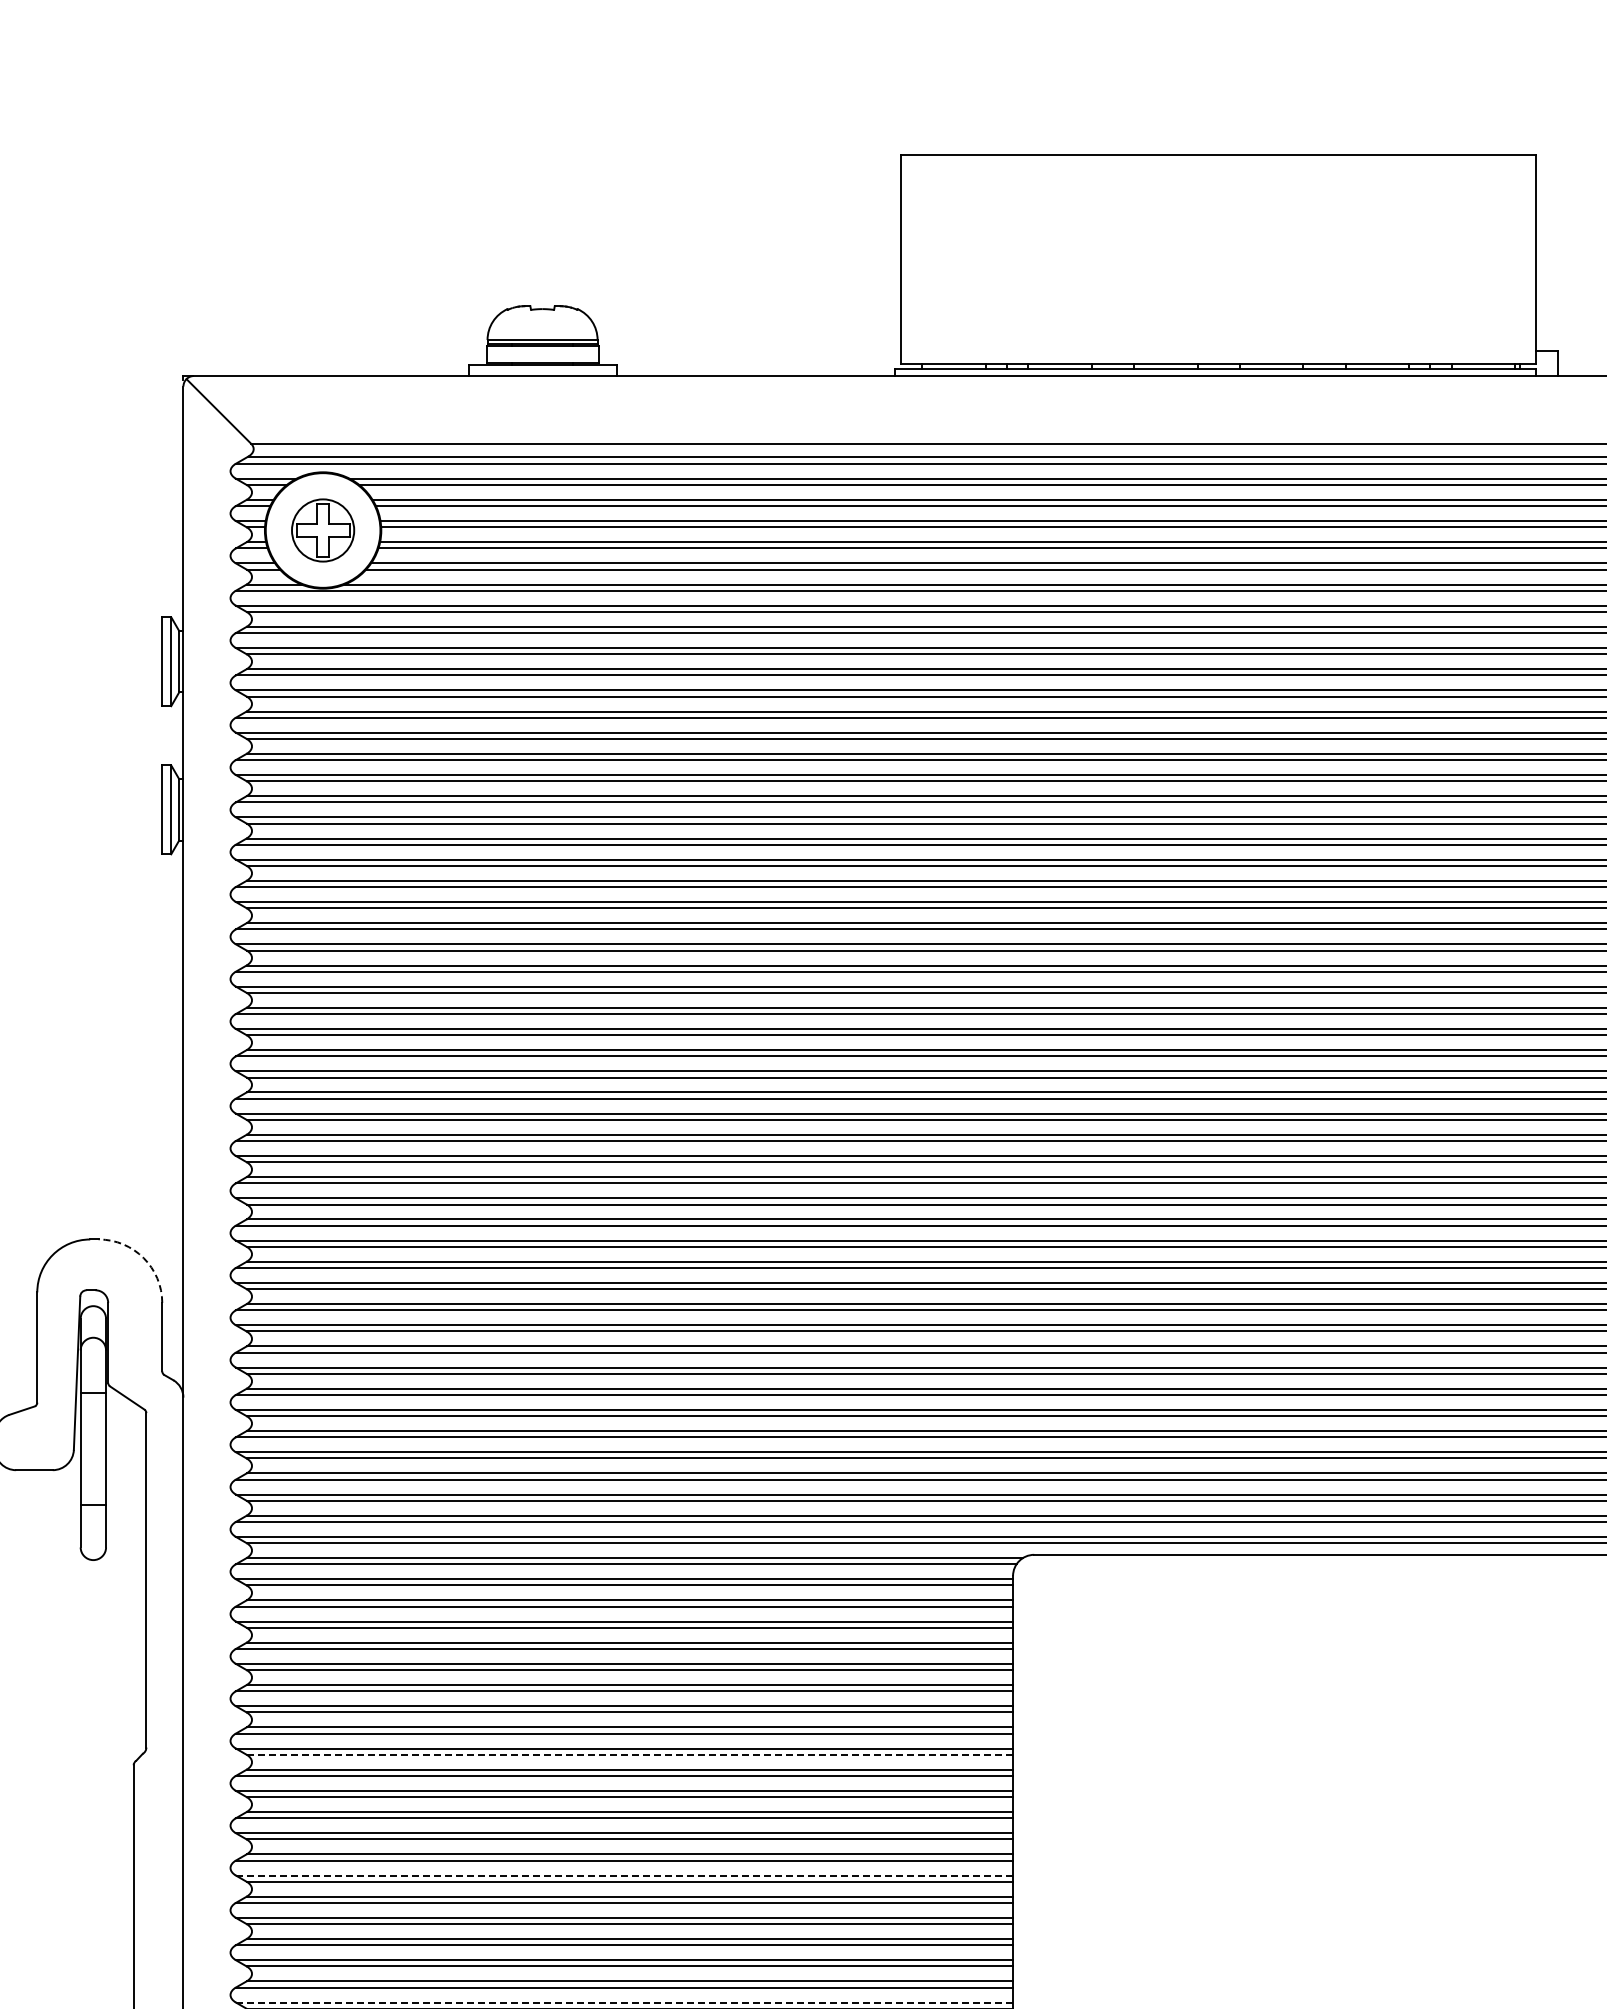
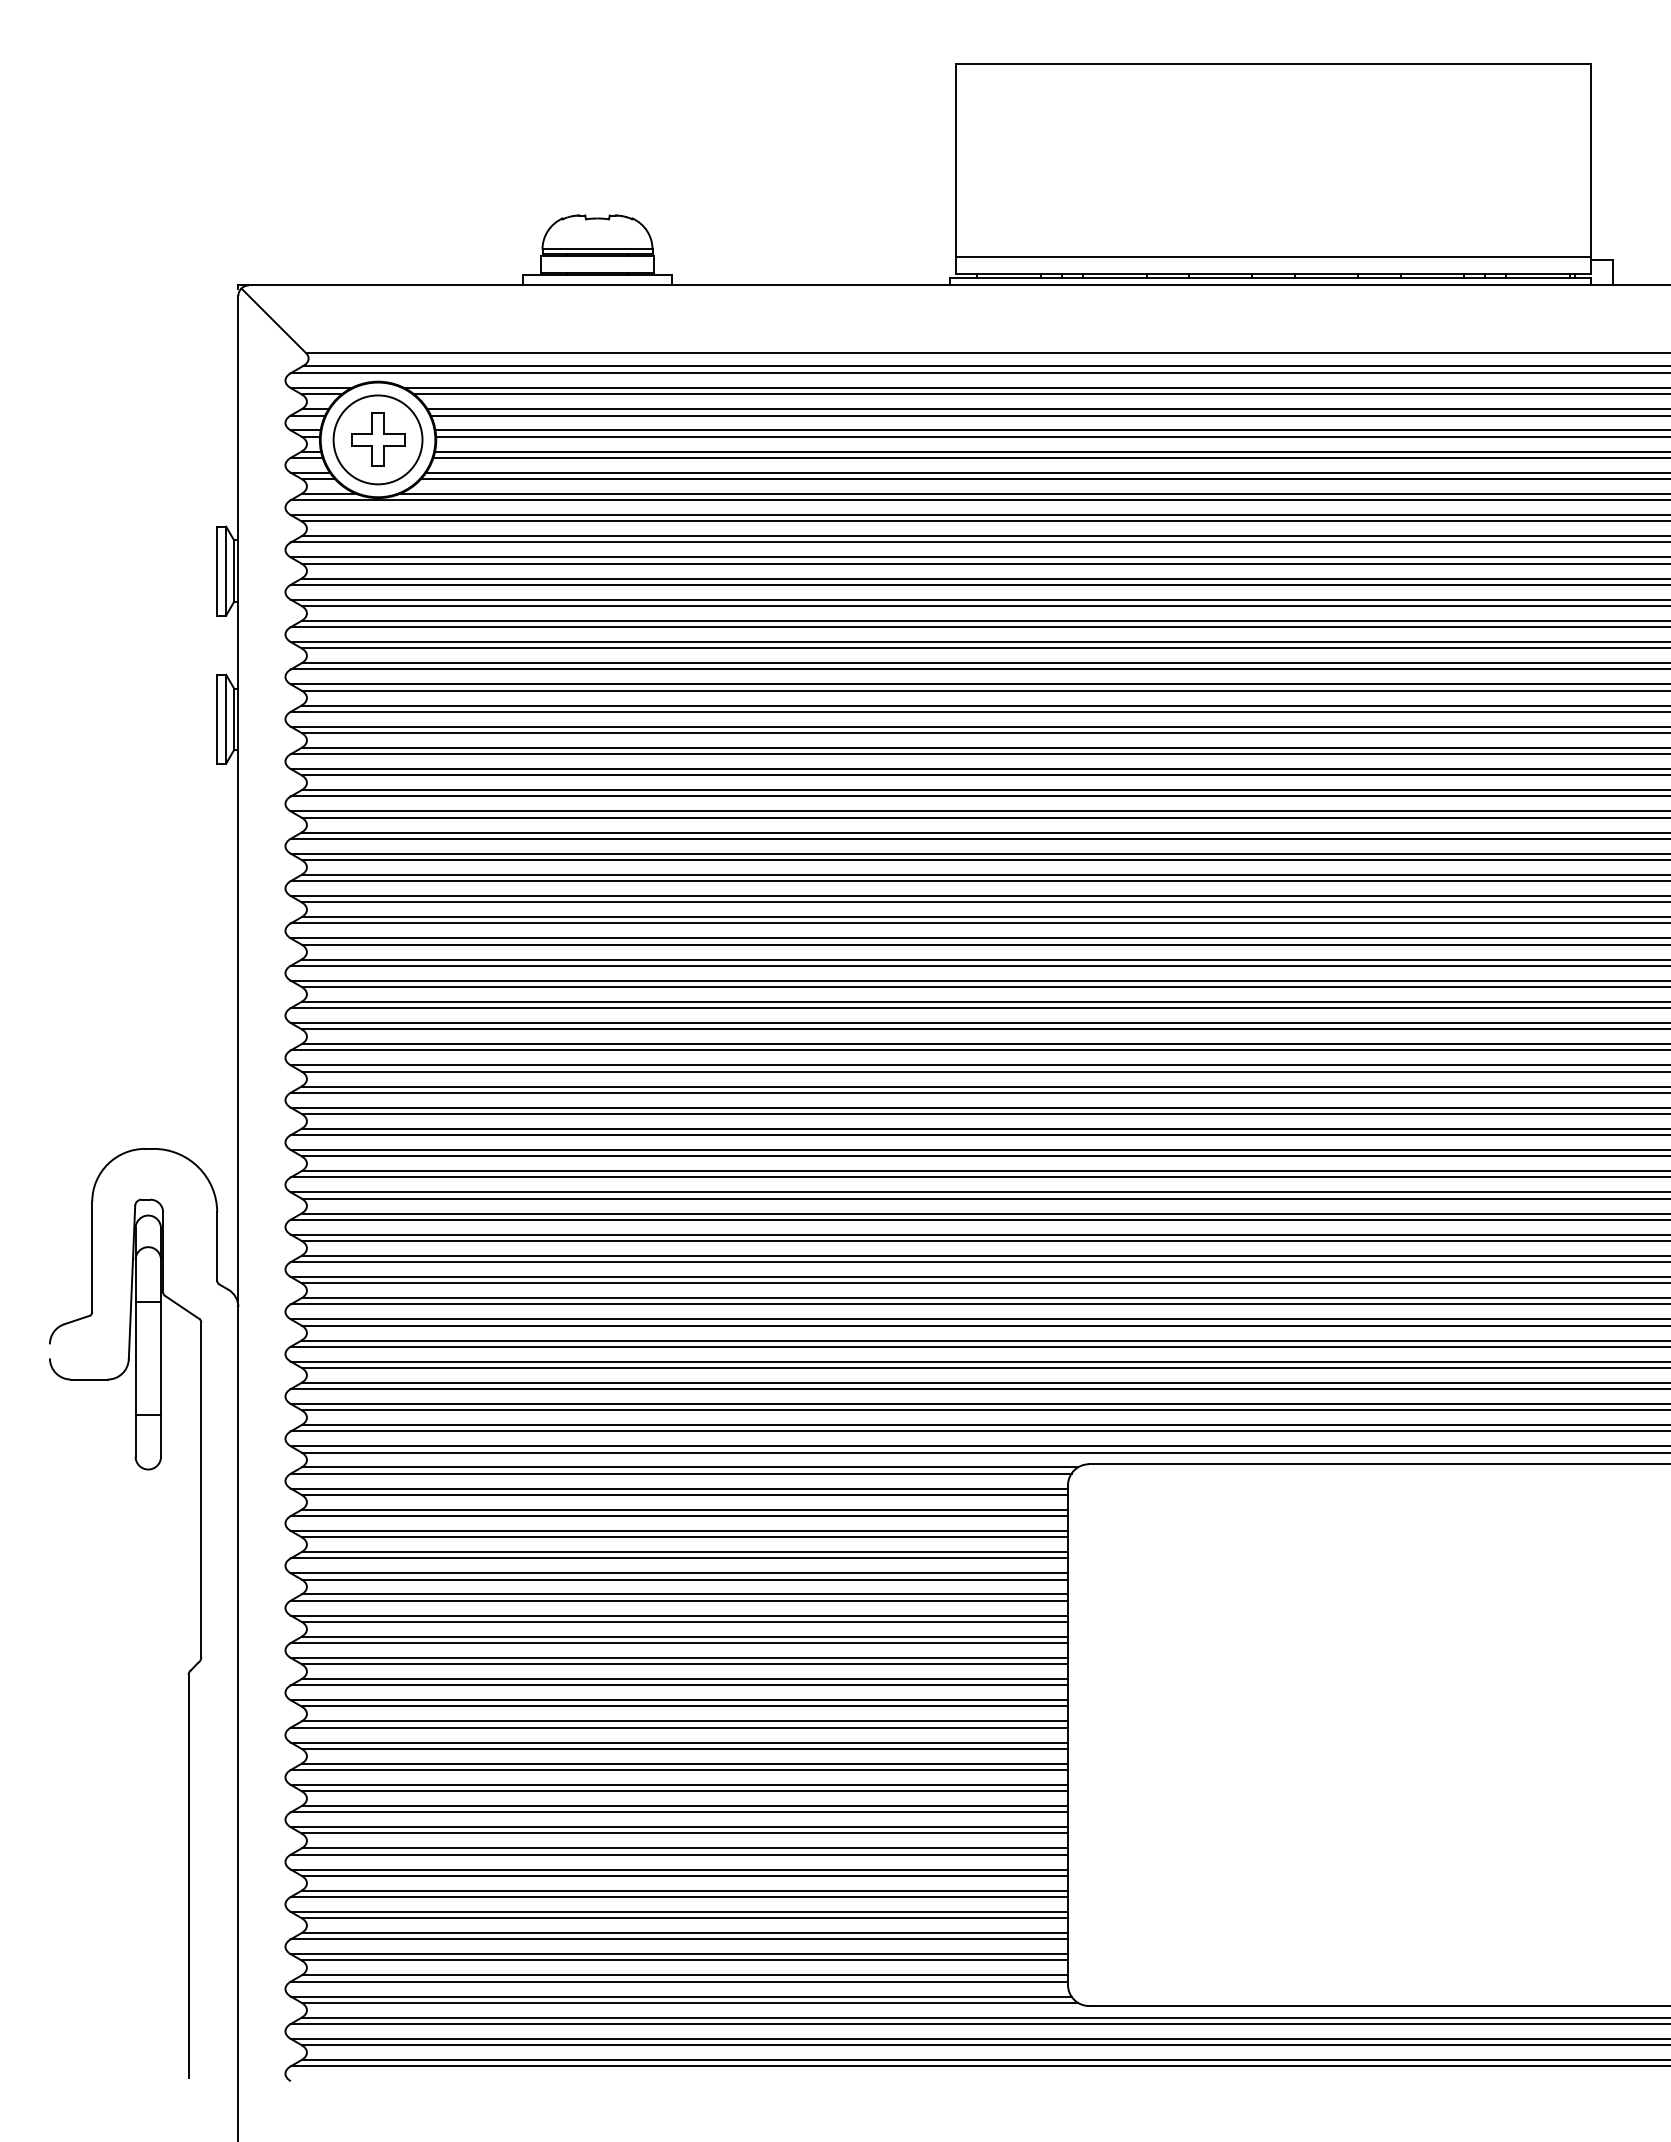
line: (1218, 347) -> (1273, 256), added
circle: (322, 530) -> (377, 439), size x1.43
arc: (143, 1258) -> (198, 1167), dashed -> solid
line: (629, 1755) -> (684, 1664), dashed -> solid
line: (624, 1875) -> (679, 1784), dashed -> solid
line: (624, 2002) -> (679, 1911), dashed -> solid

